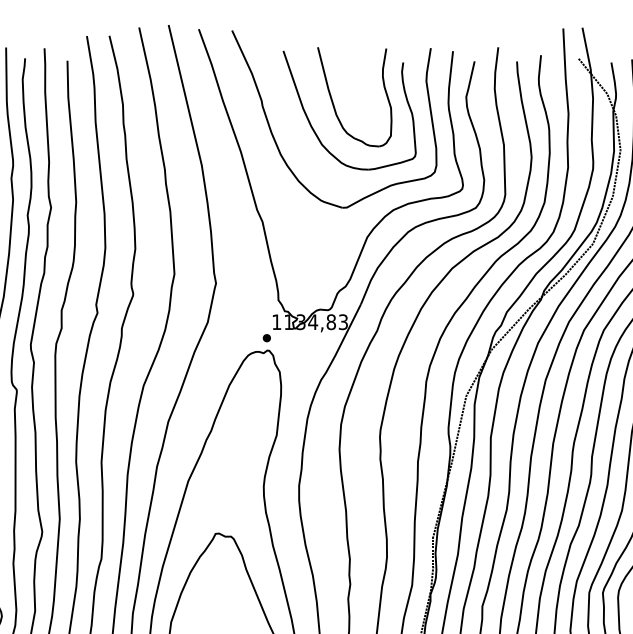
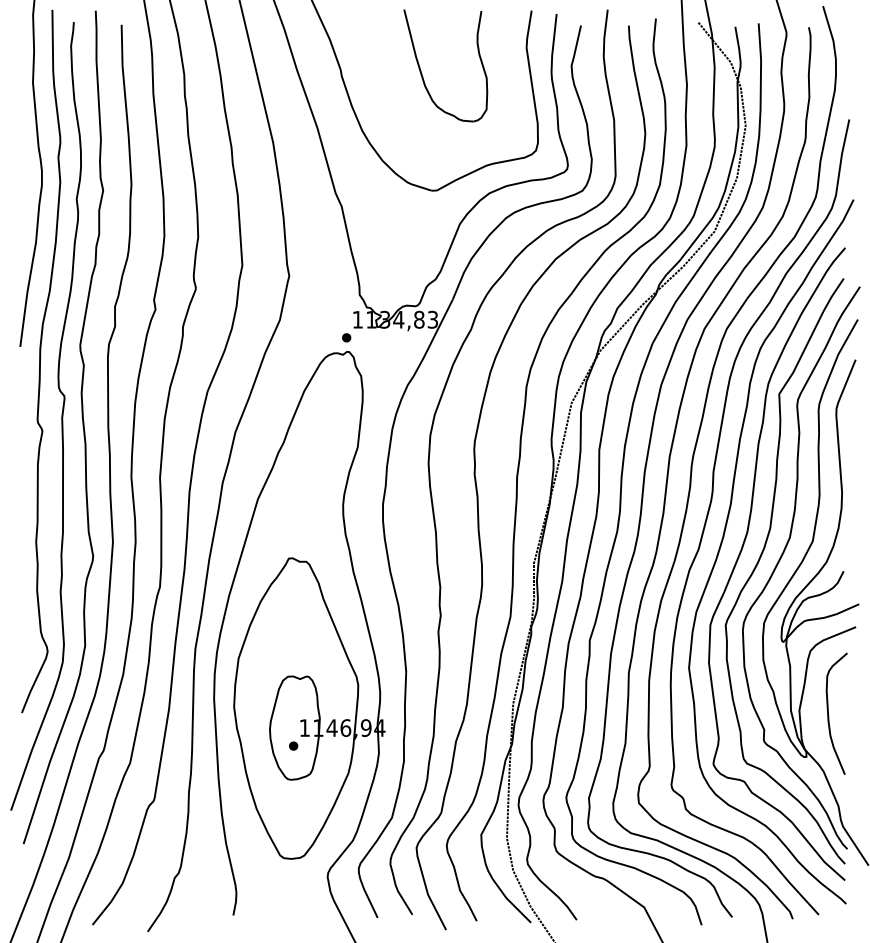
part: (315, 131) -> (401, 104), removed

